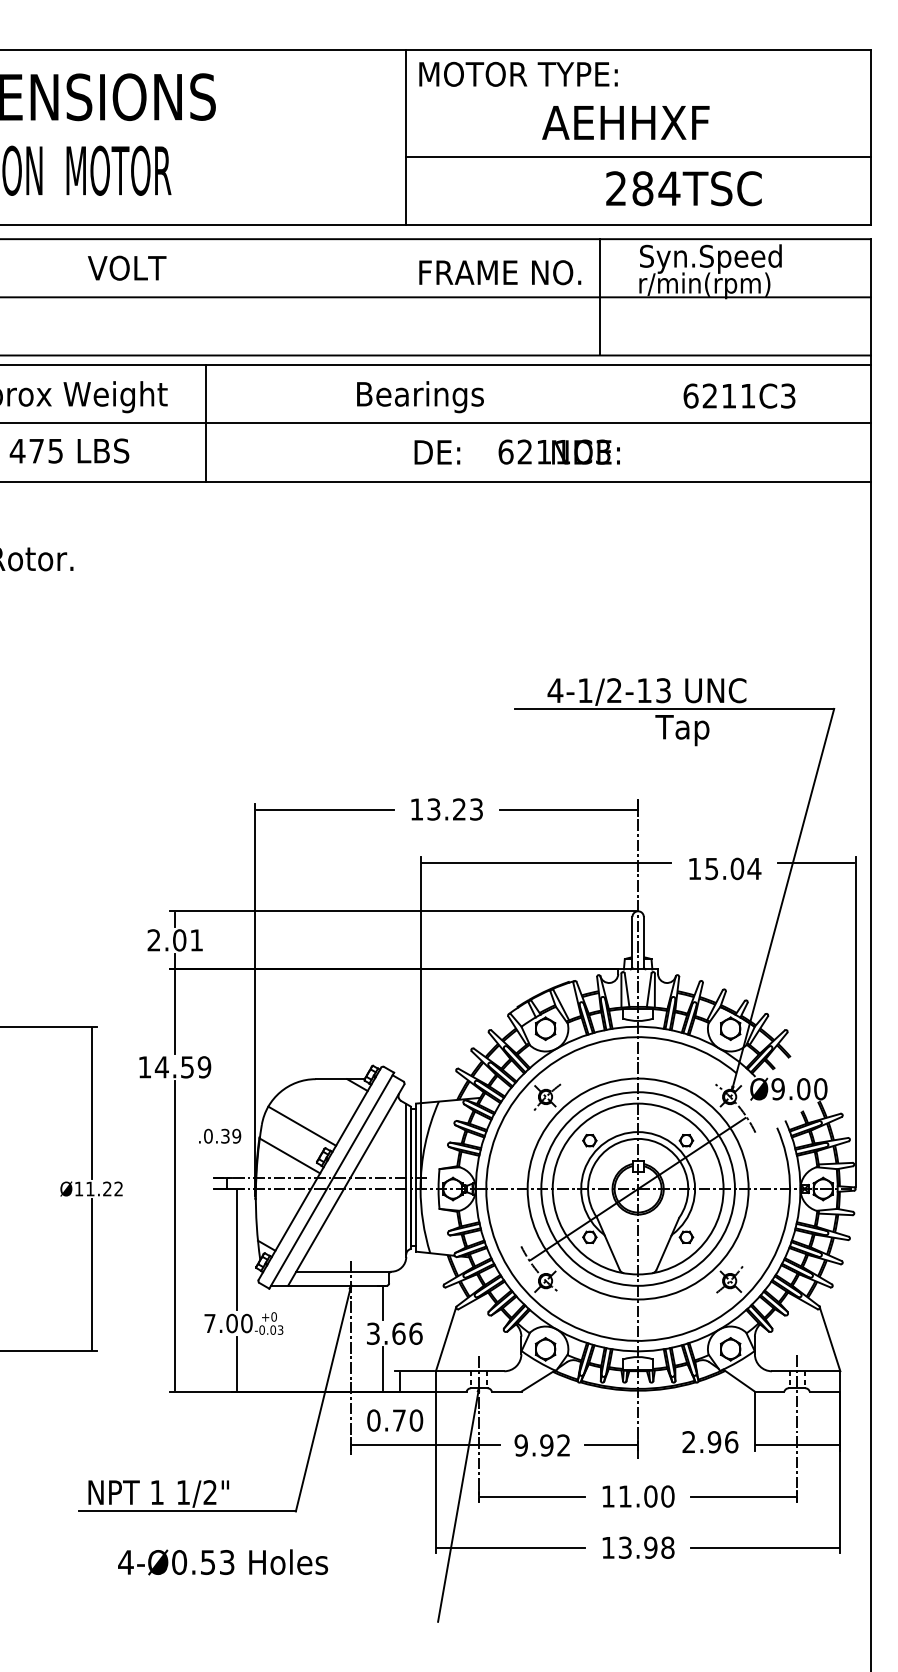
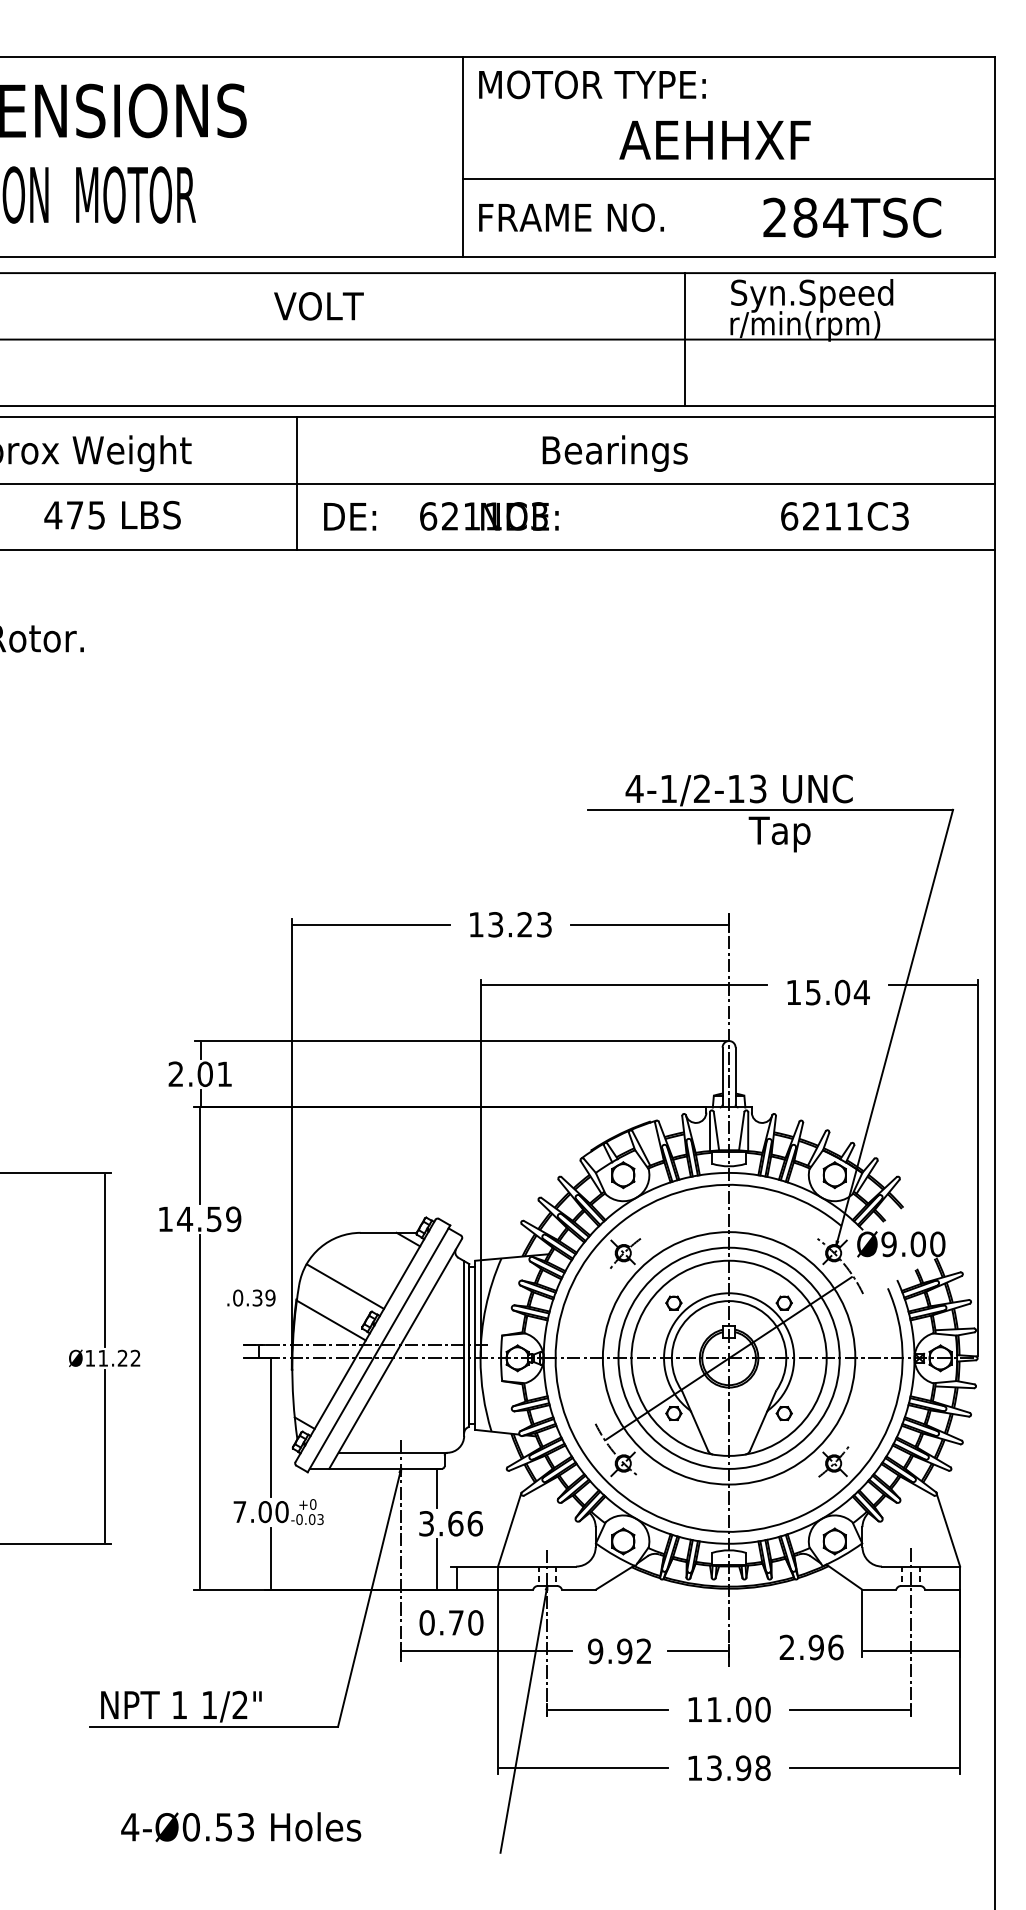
text: (683, 188) -> (851, 217), moved
text: (127, 267) -> (319, 305), moved
text: (500, 272) -> (571, 217), moved
text: (739, 395) -> (844, 515), moved
text: (420, 397) -> (615, 454), moved
line: (206, 423) -> (297, 483), moved
text: (69, 450) -> (112, 514), moved
text: (516, 451) -> (440, 515), moved
text: (223, 1562) -> (241, 1827), moved

